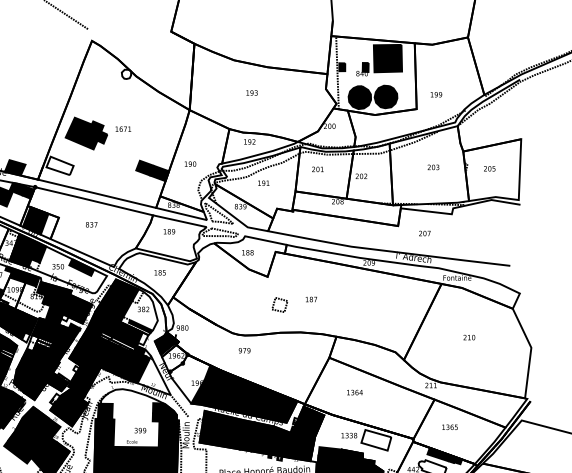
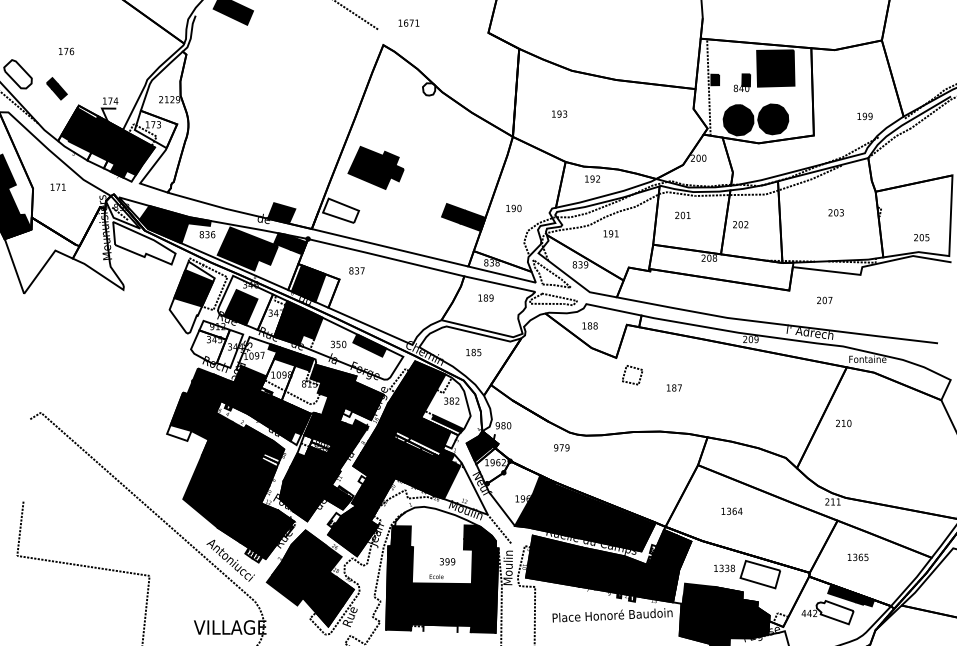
text: (251, 92) -> (559, 113), moved
text: (436, 94) -> (864, 116), moved
text: (123, 128) -> (408, 22), moved
text: (489, 168) -> (921, 237), moved
text: (91, 224) -> (356, 270), moved
line: (277, 309) -> (629, 381), moved
text: (469, 337) -> (843, 423), moved
text: (244, 350) -> (561, 447), moved

